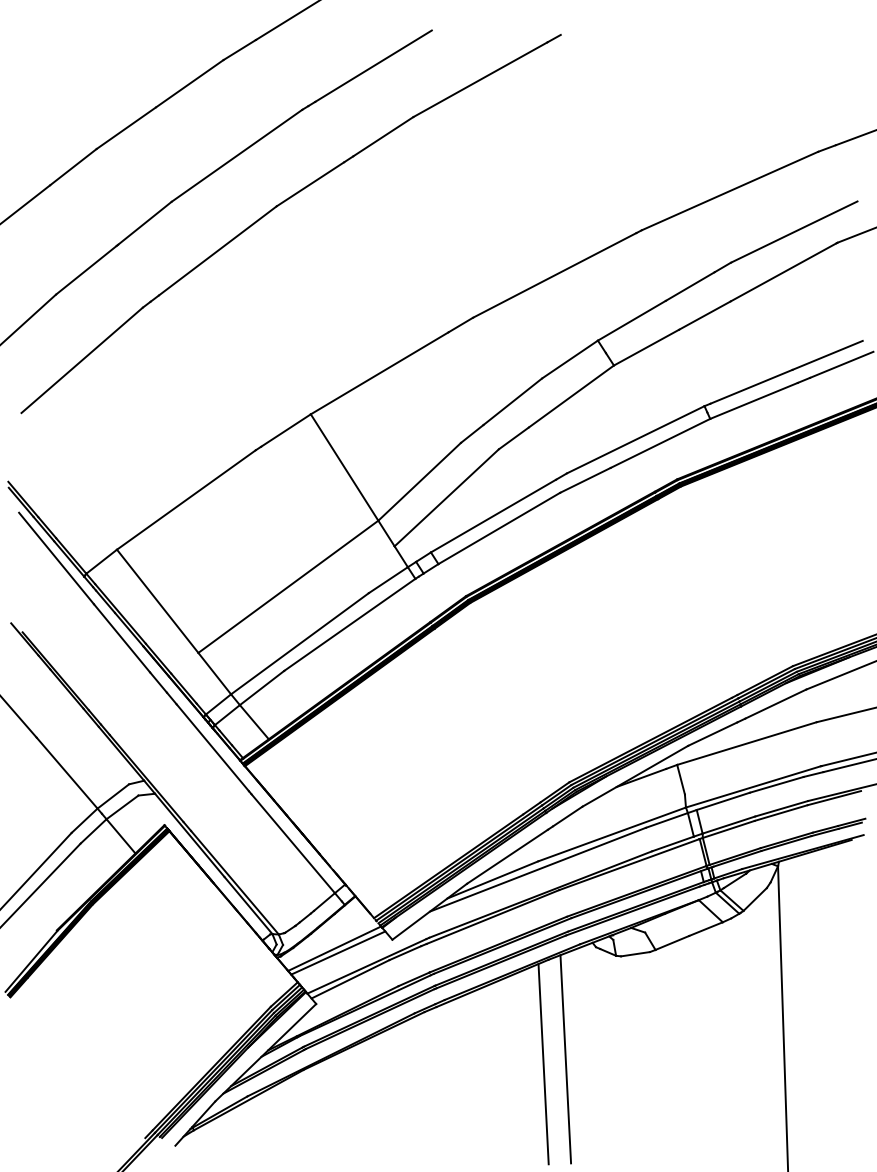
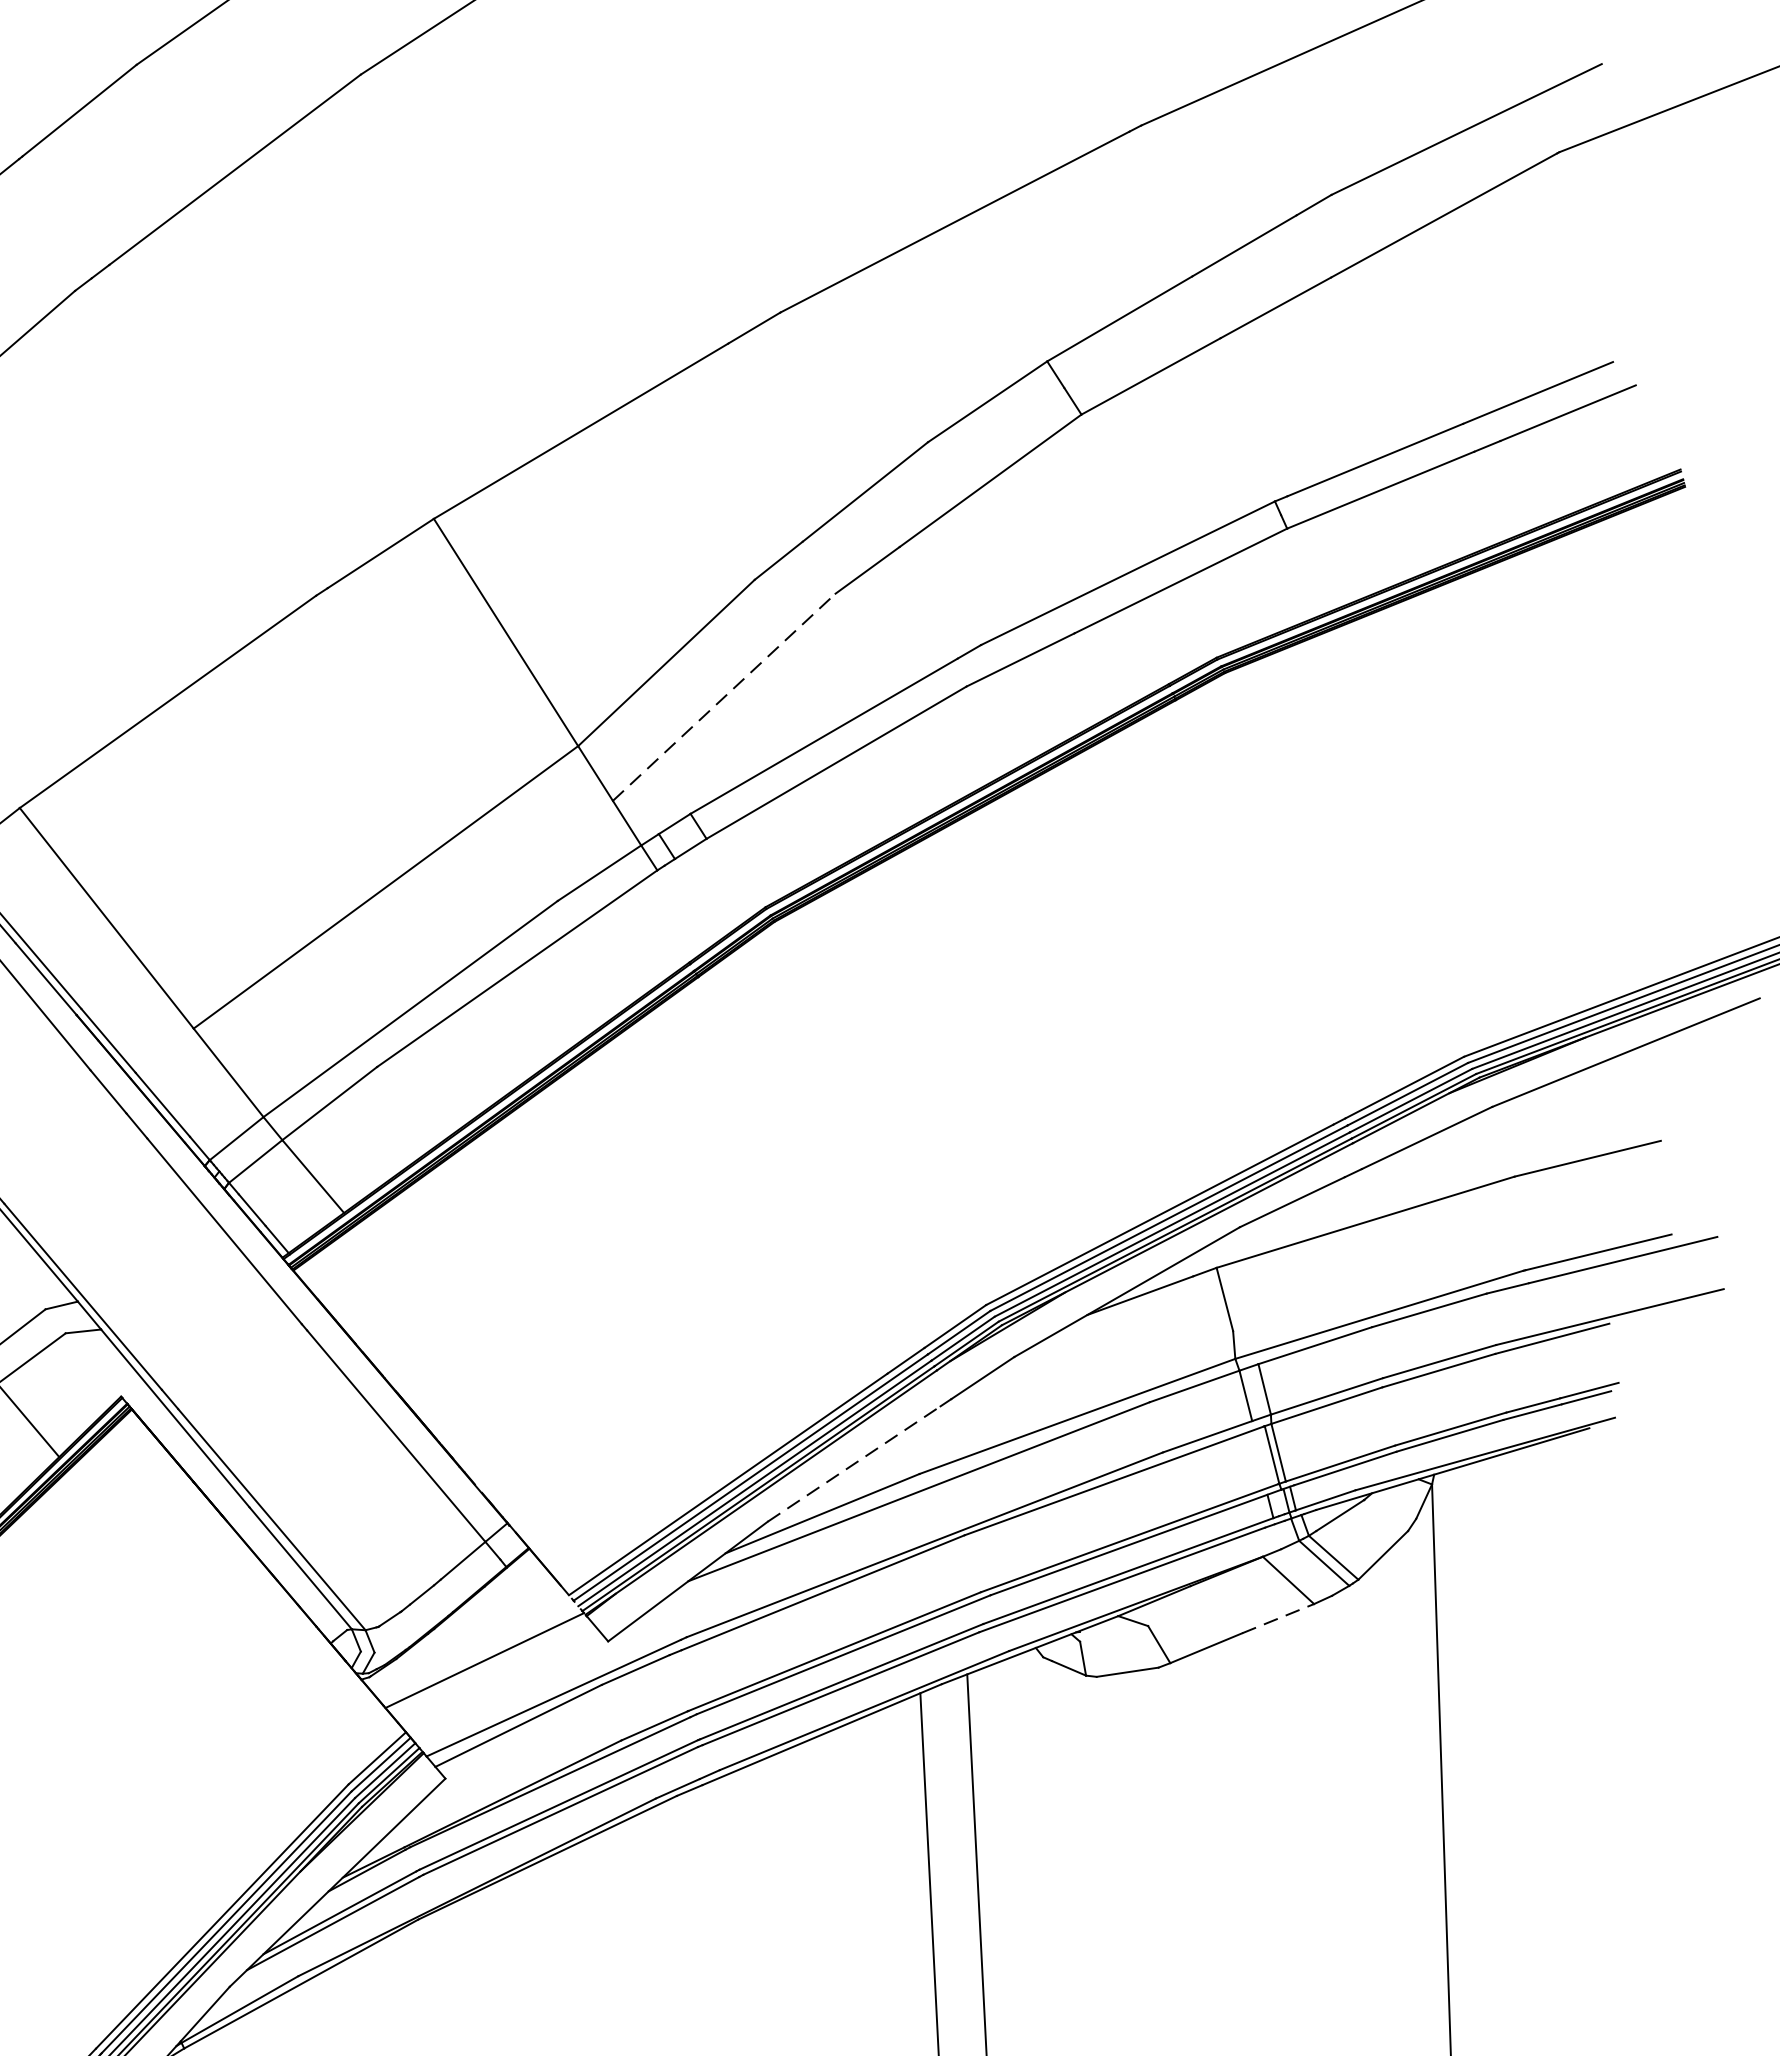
line: (447, 497) -> (725, 696), solid -> dashed
line: (507, 856) -> (854, 1463), solid -> dashed
line: (706, 928) -> (1279, 1617), solid -> dashed
line: (338, 952) -> (493, 1668), removed

